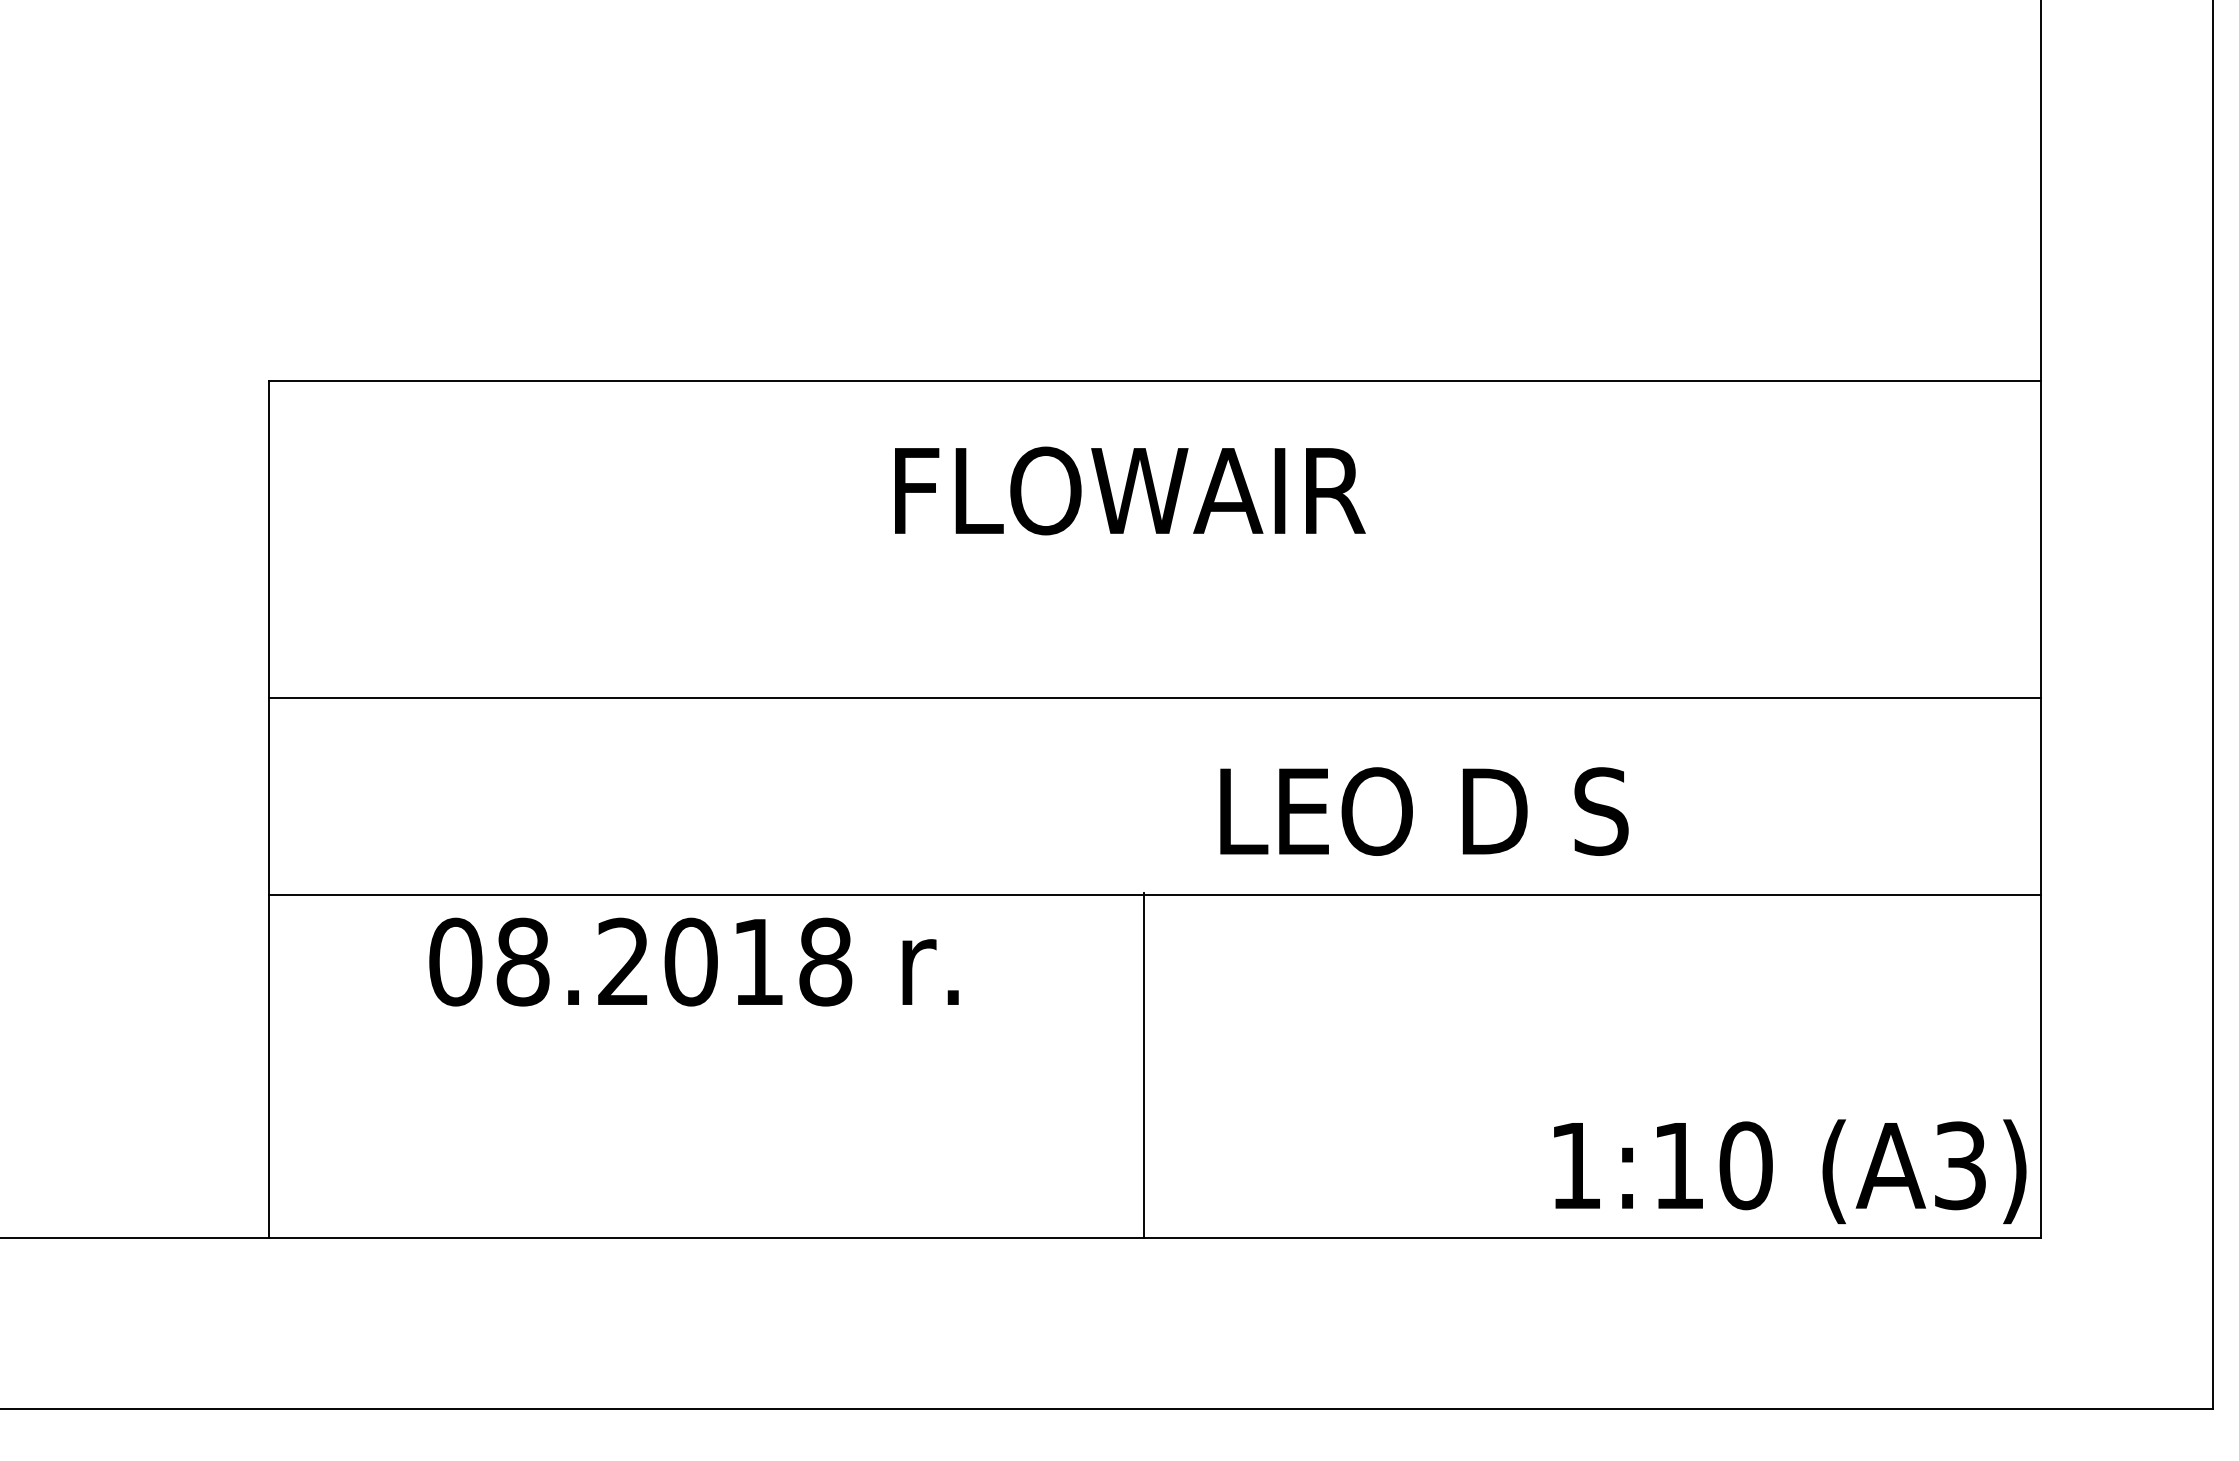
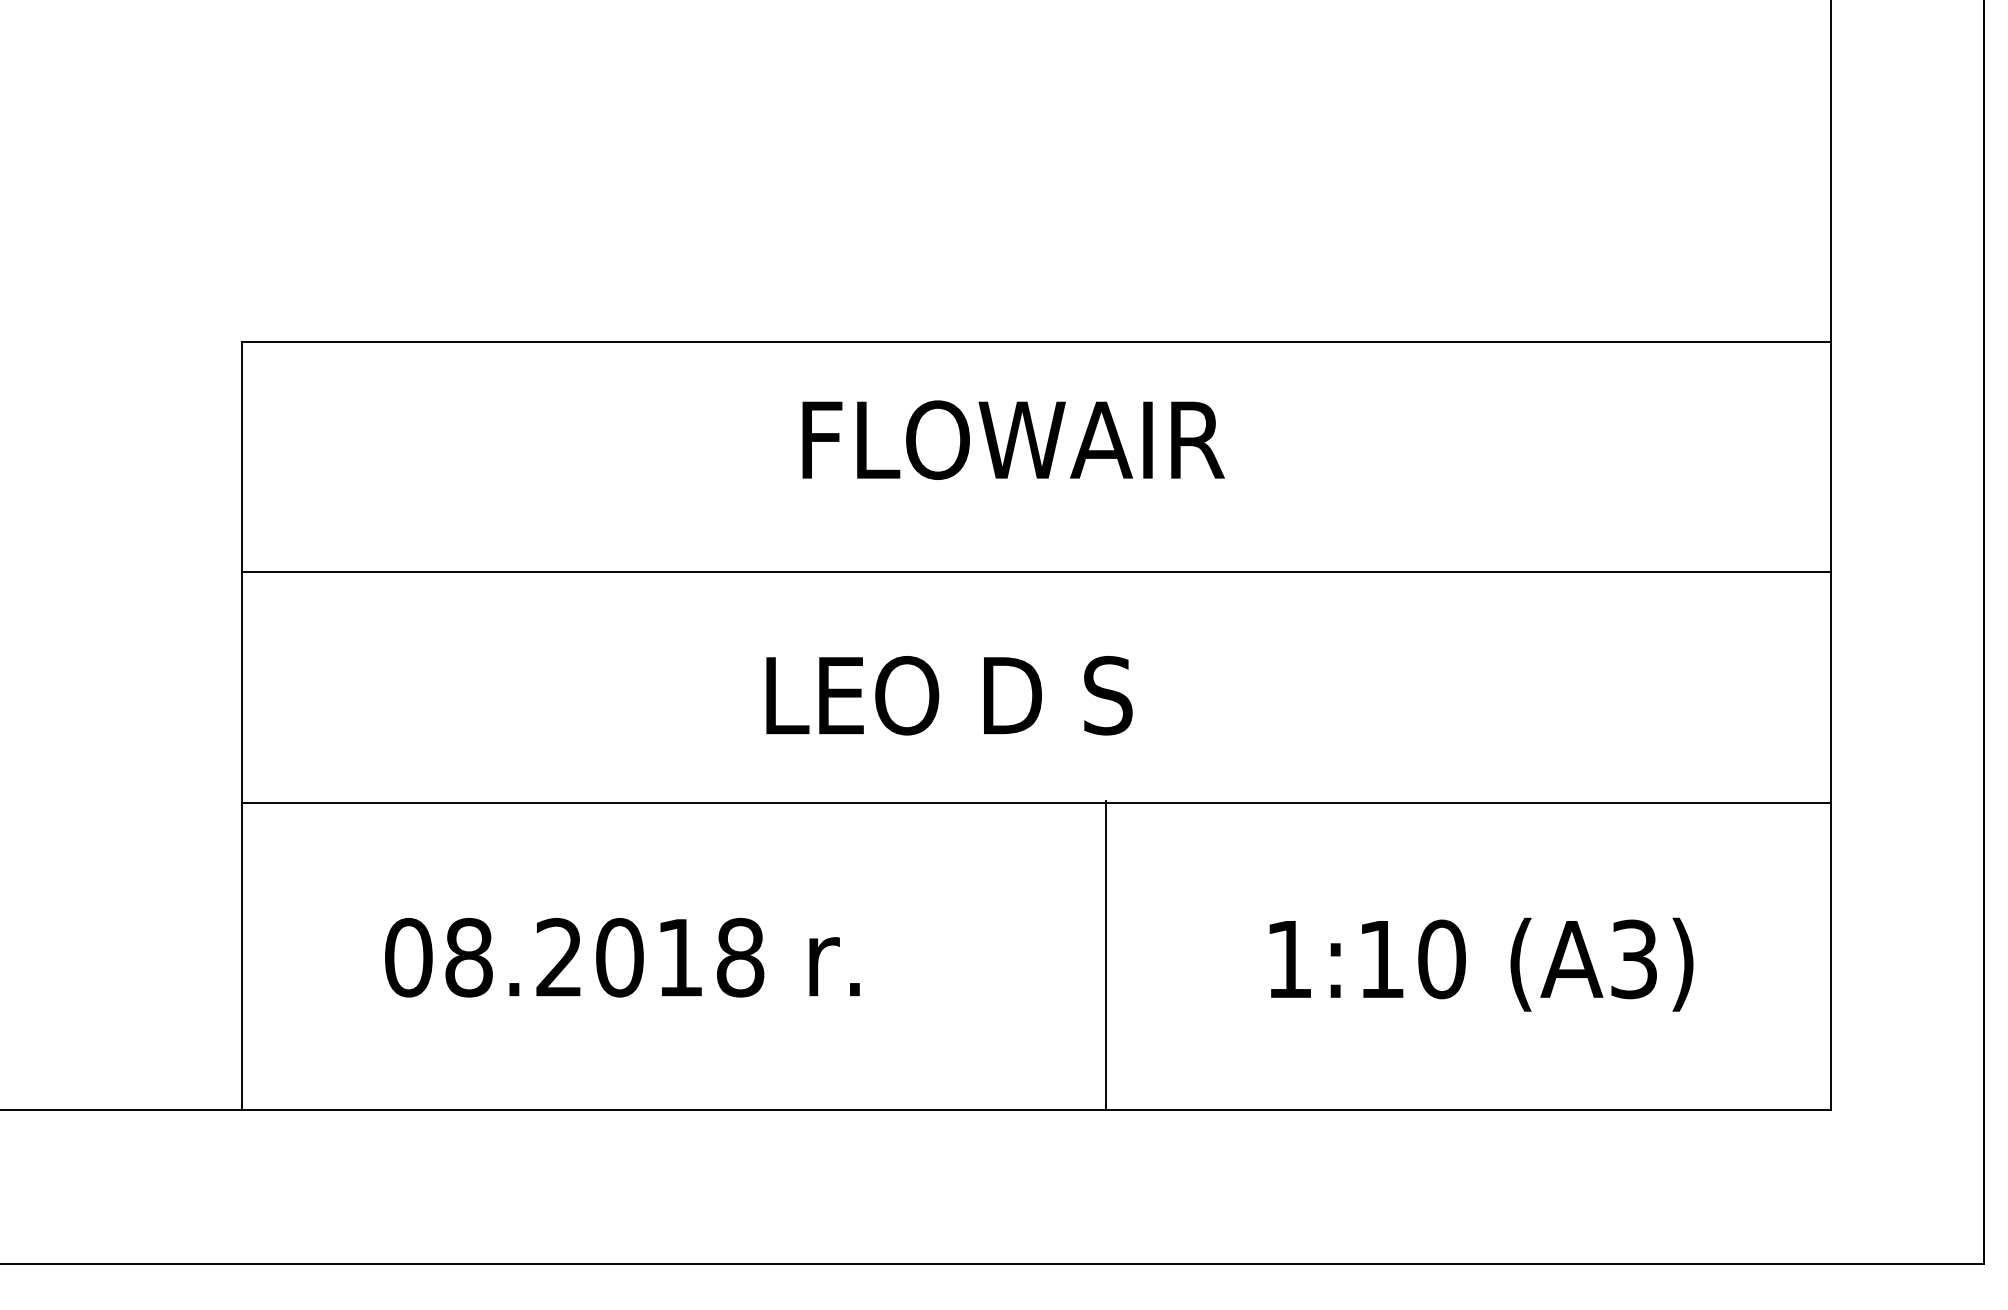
line: (1154, 698) -> (1035, 572), moved
text: (1424, 811) -> (949, 695), moved
text: (694, 961) -> (622, 957), moved
line: (1144, 1065) -> (1106, 955), moved
text: (1790, 1171) -> (1481, 964), moved

